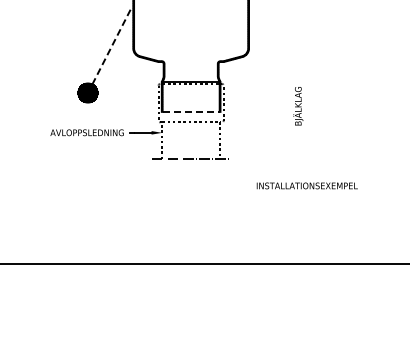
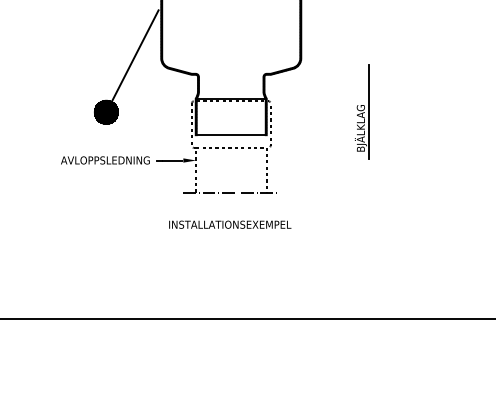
line: (111, 46) -> (134, 56), dashed -> solid
line: (305, 92) -> (369, 111), added
line: (191, 111) -> (231, 134), dashed -> solid
text: (306, 185) -> (229, 224), moved

